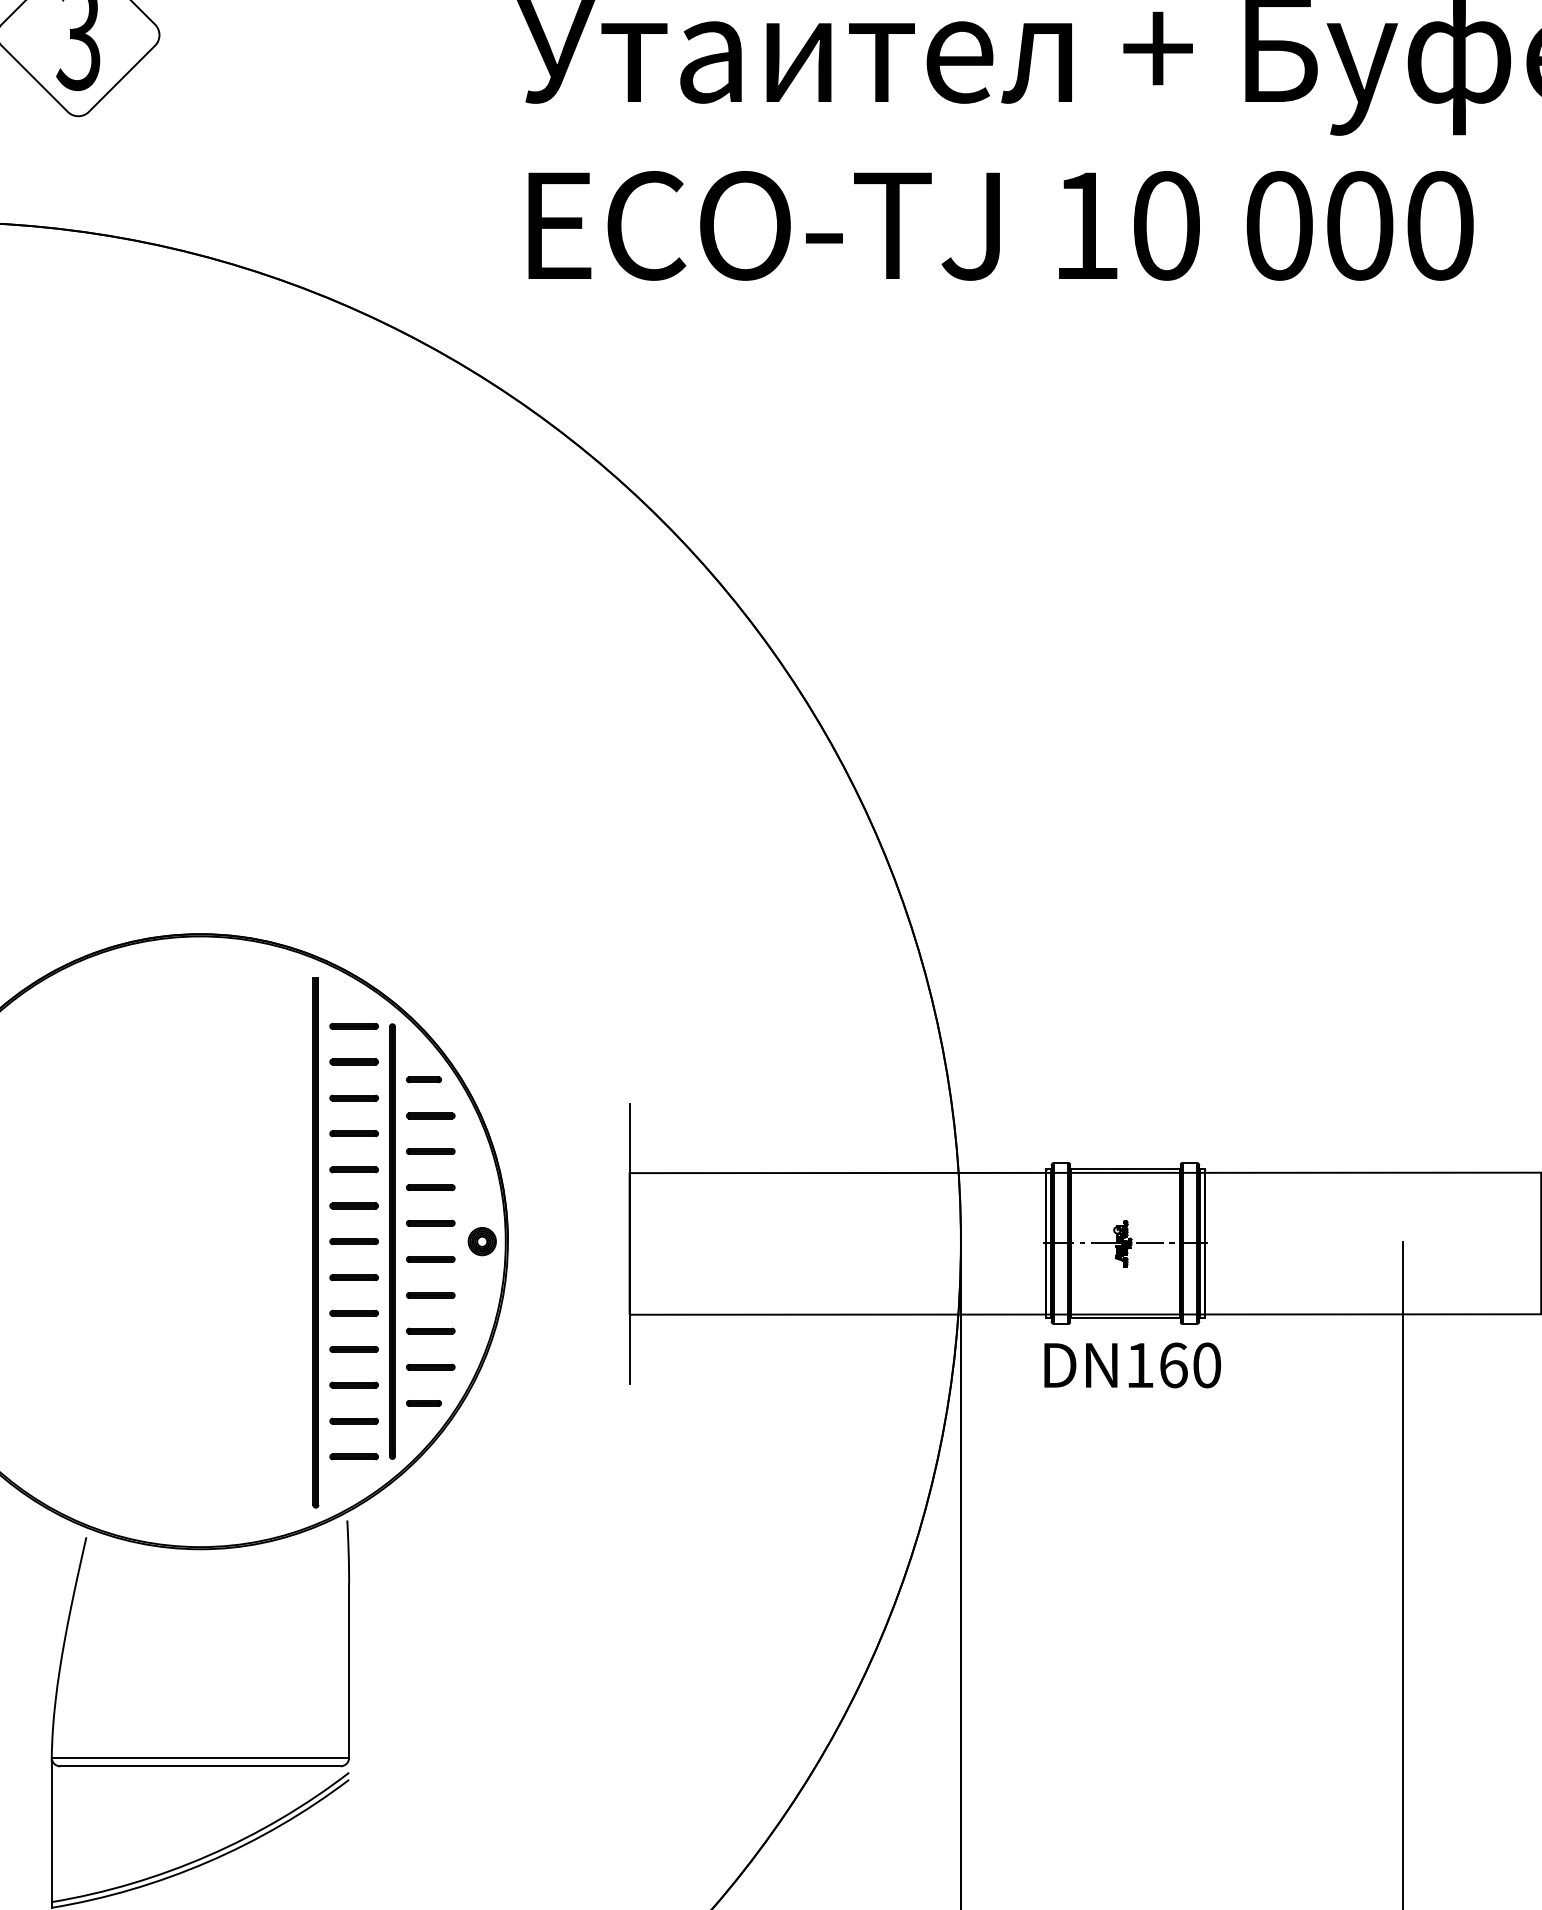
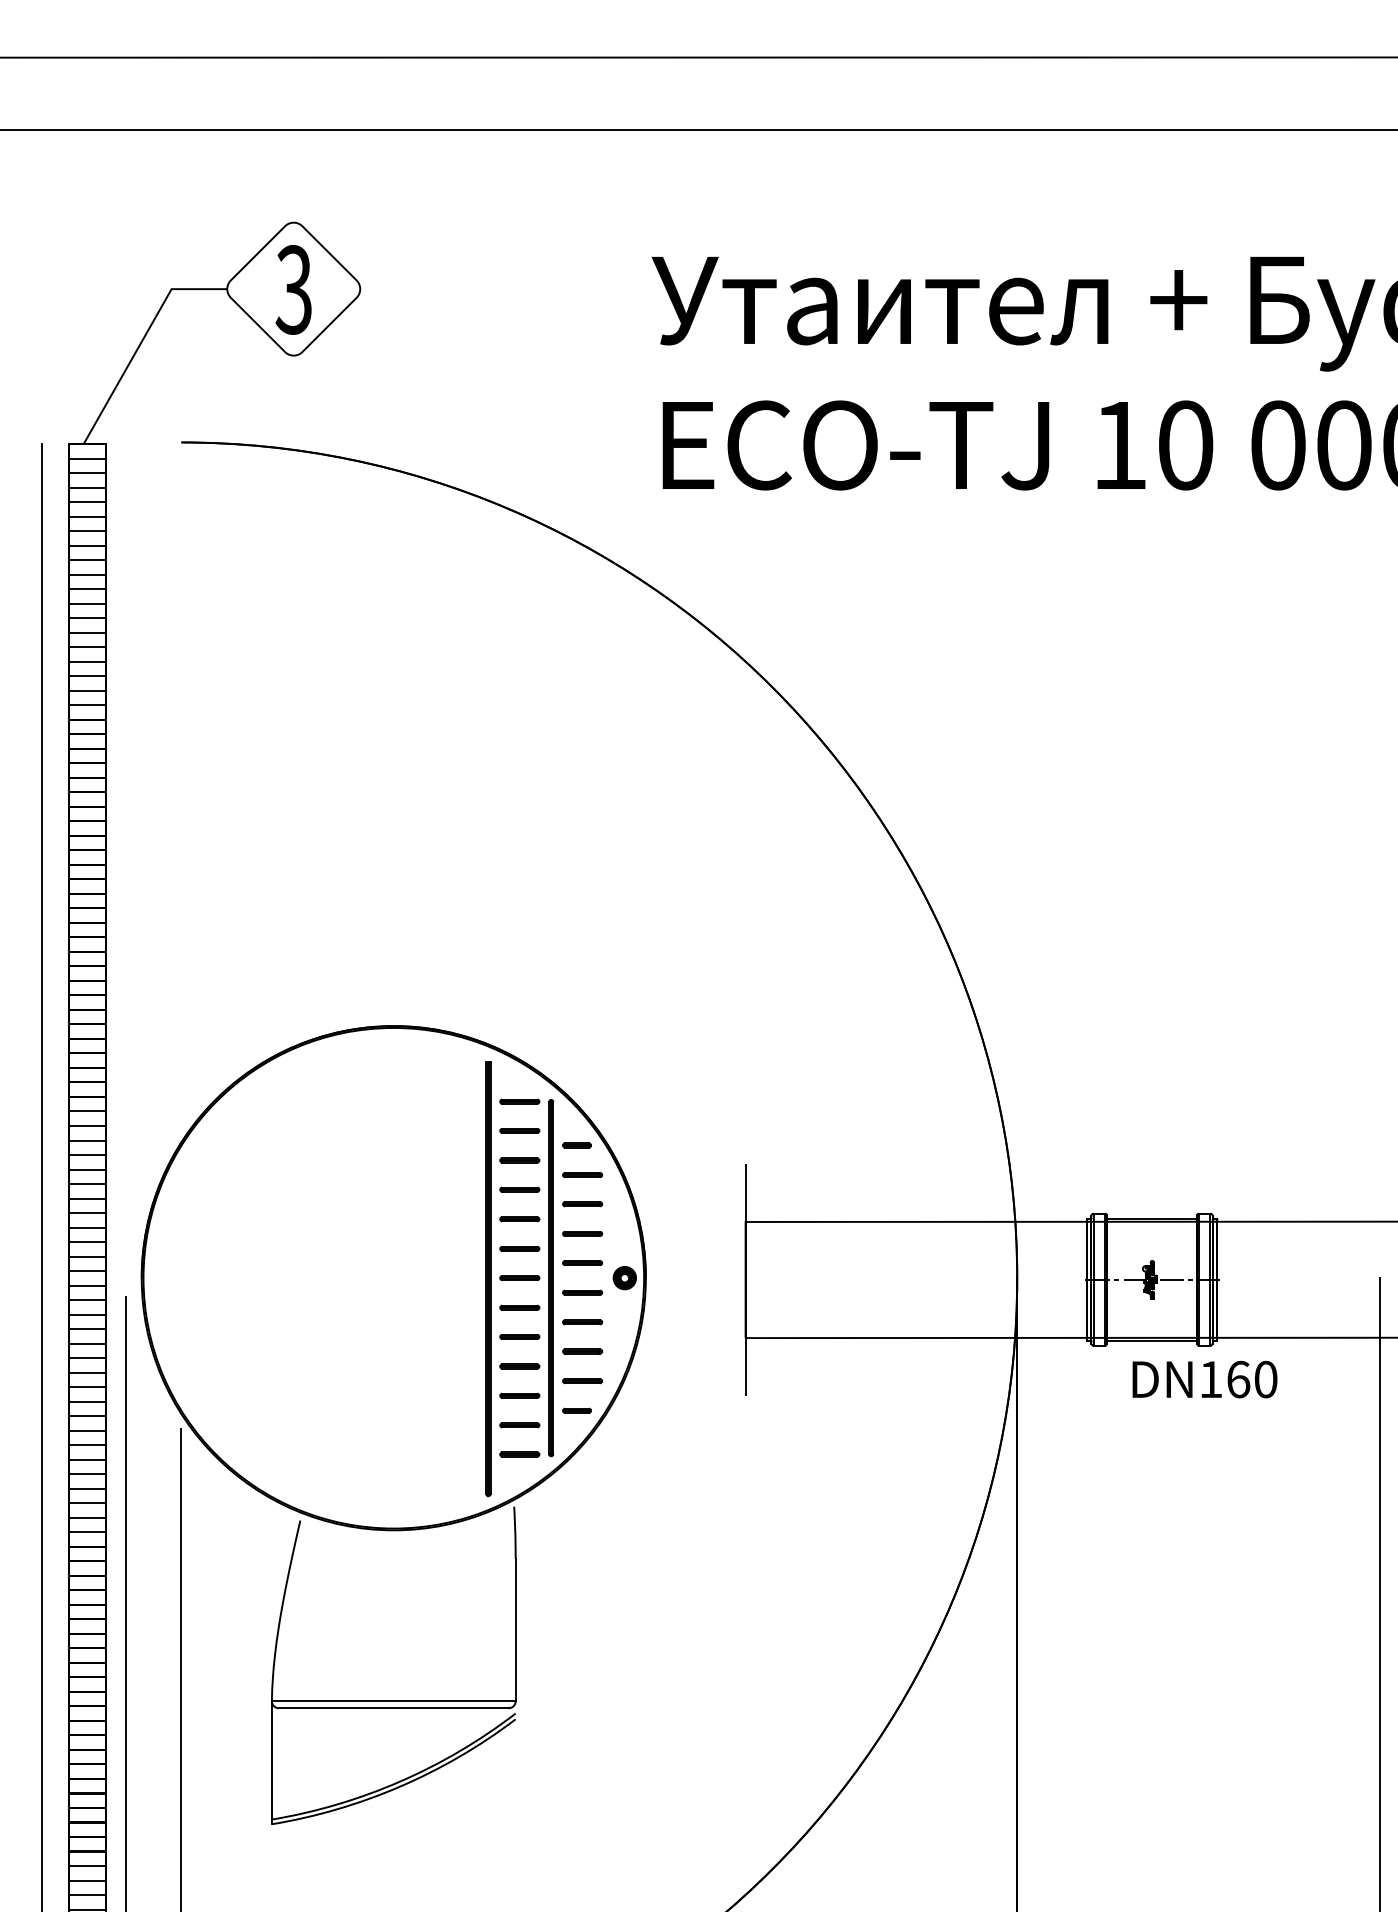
text: (1132, 1365) -> (1204, 1379), moved

